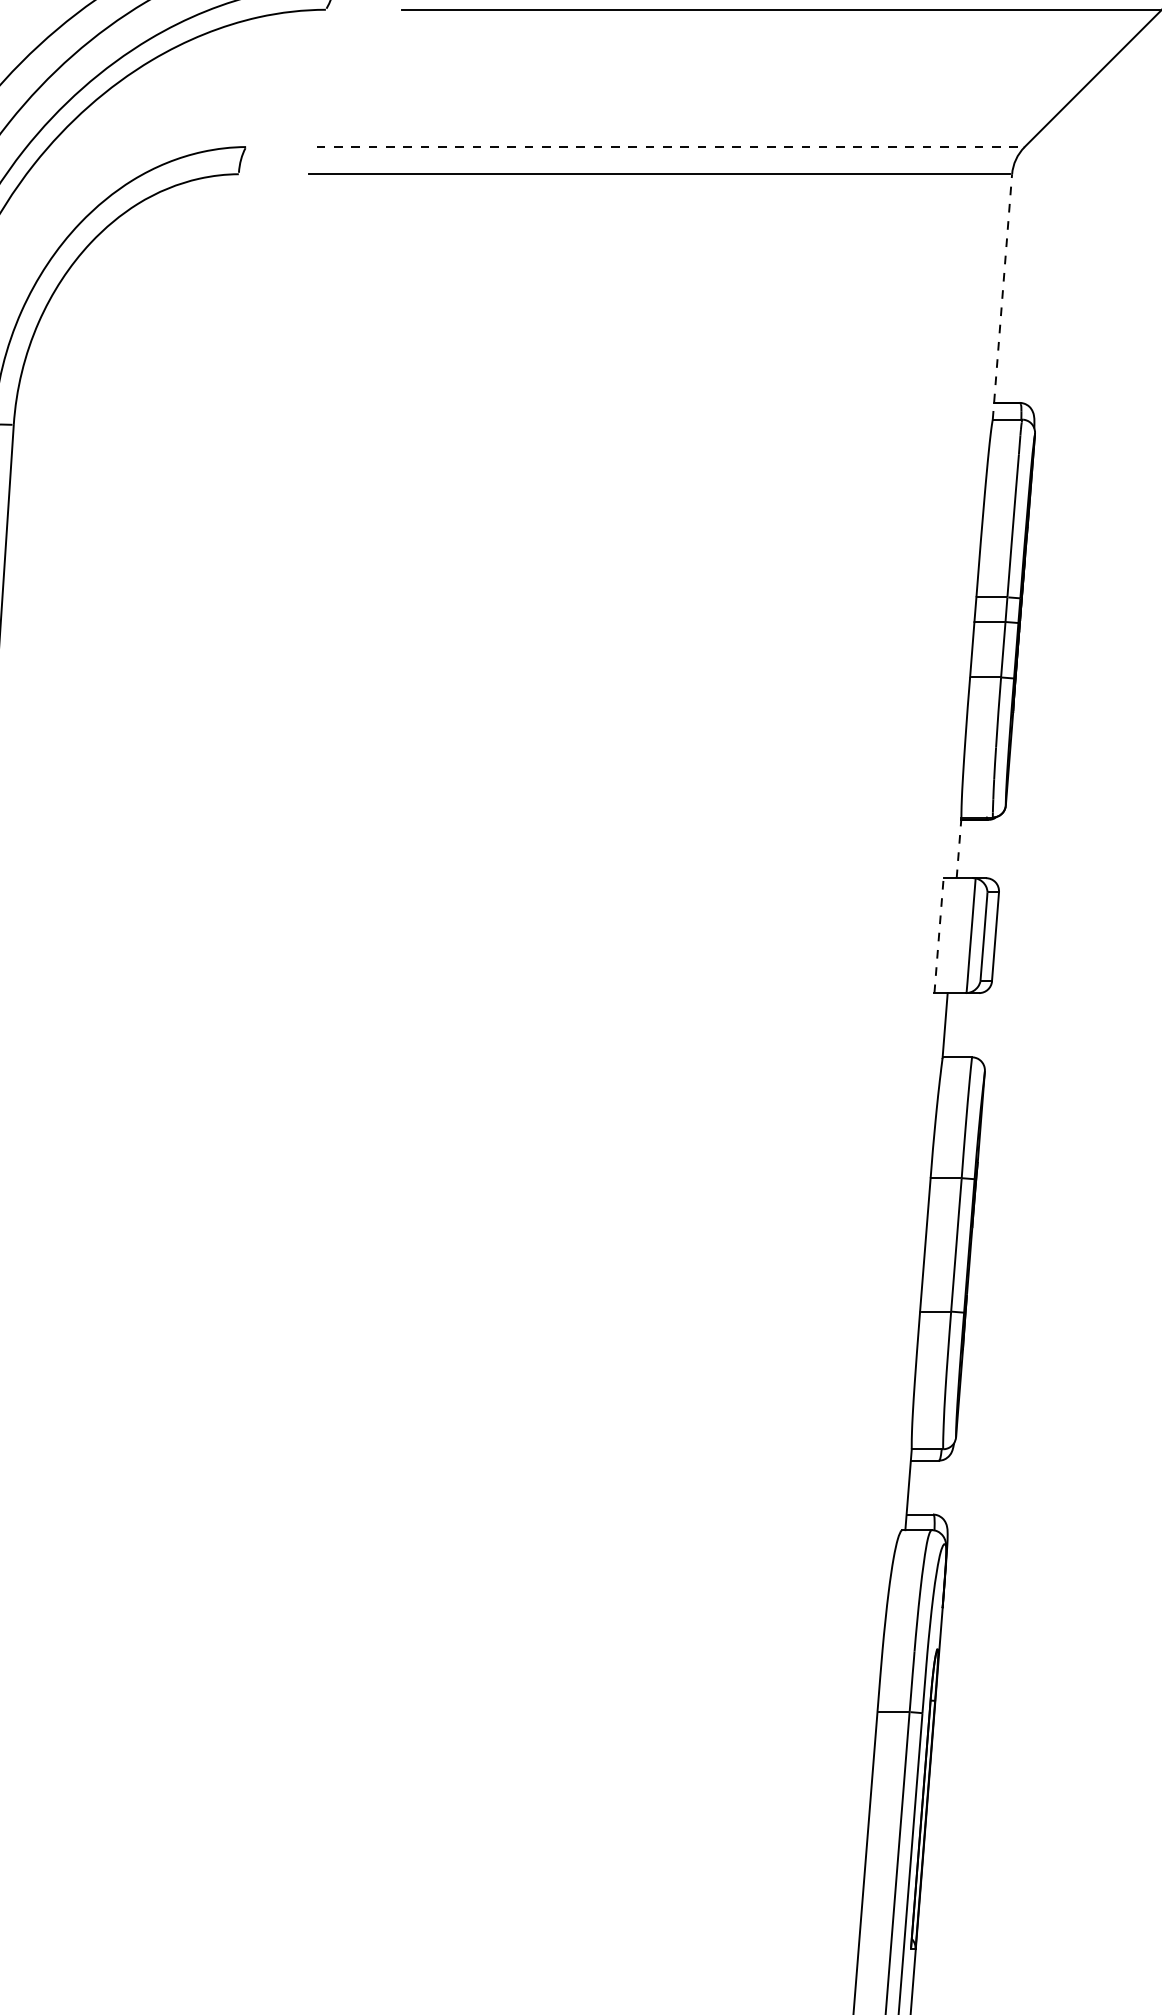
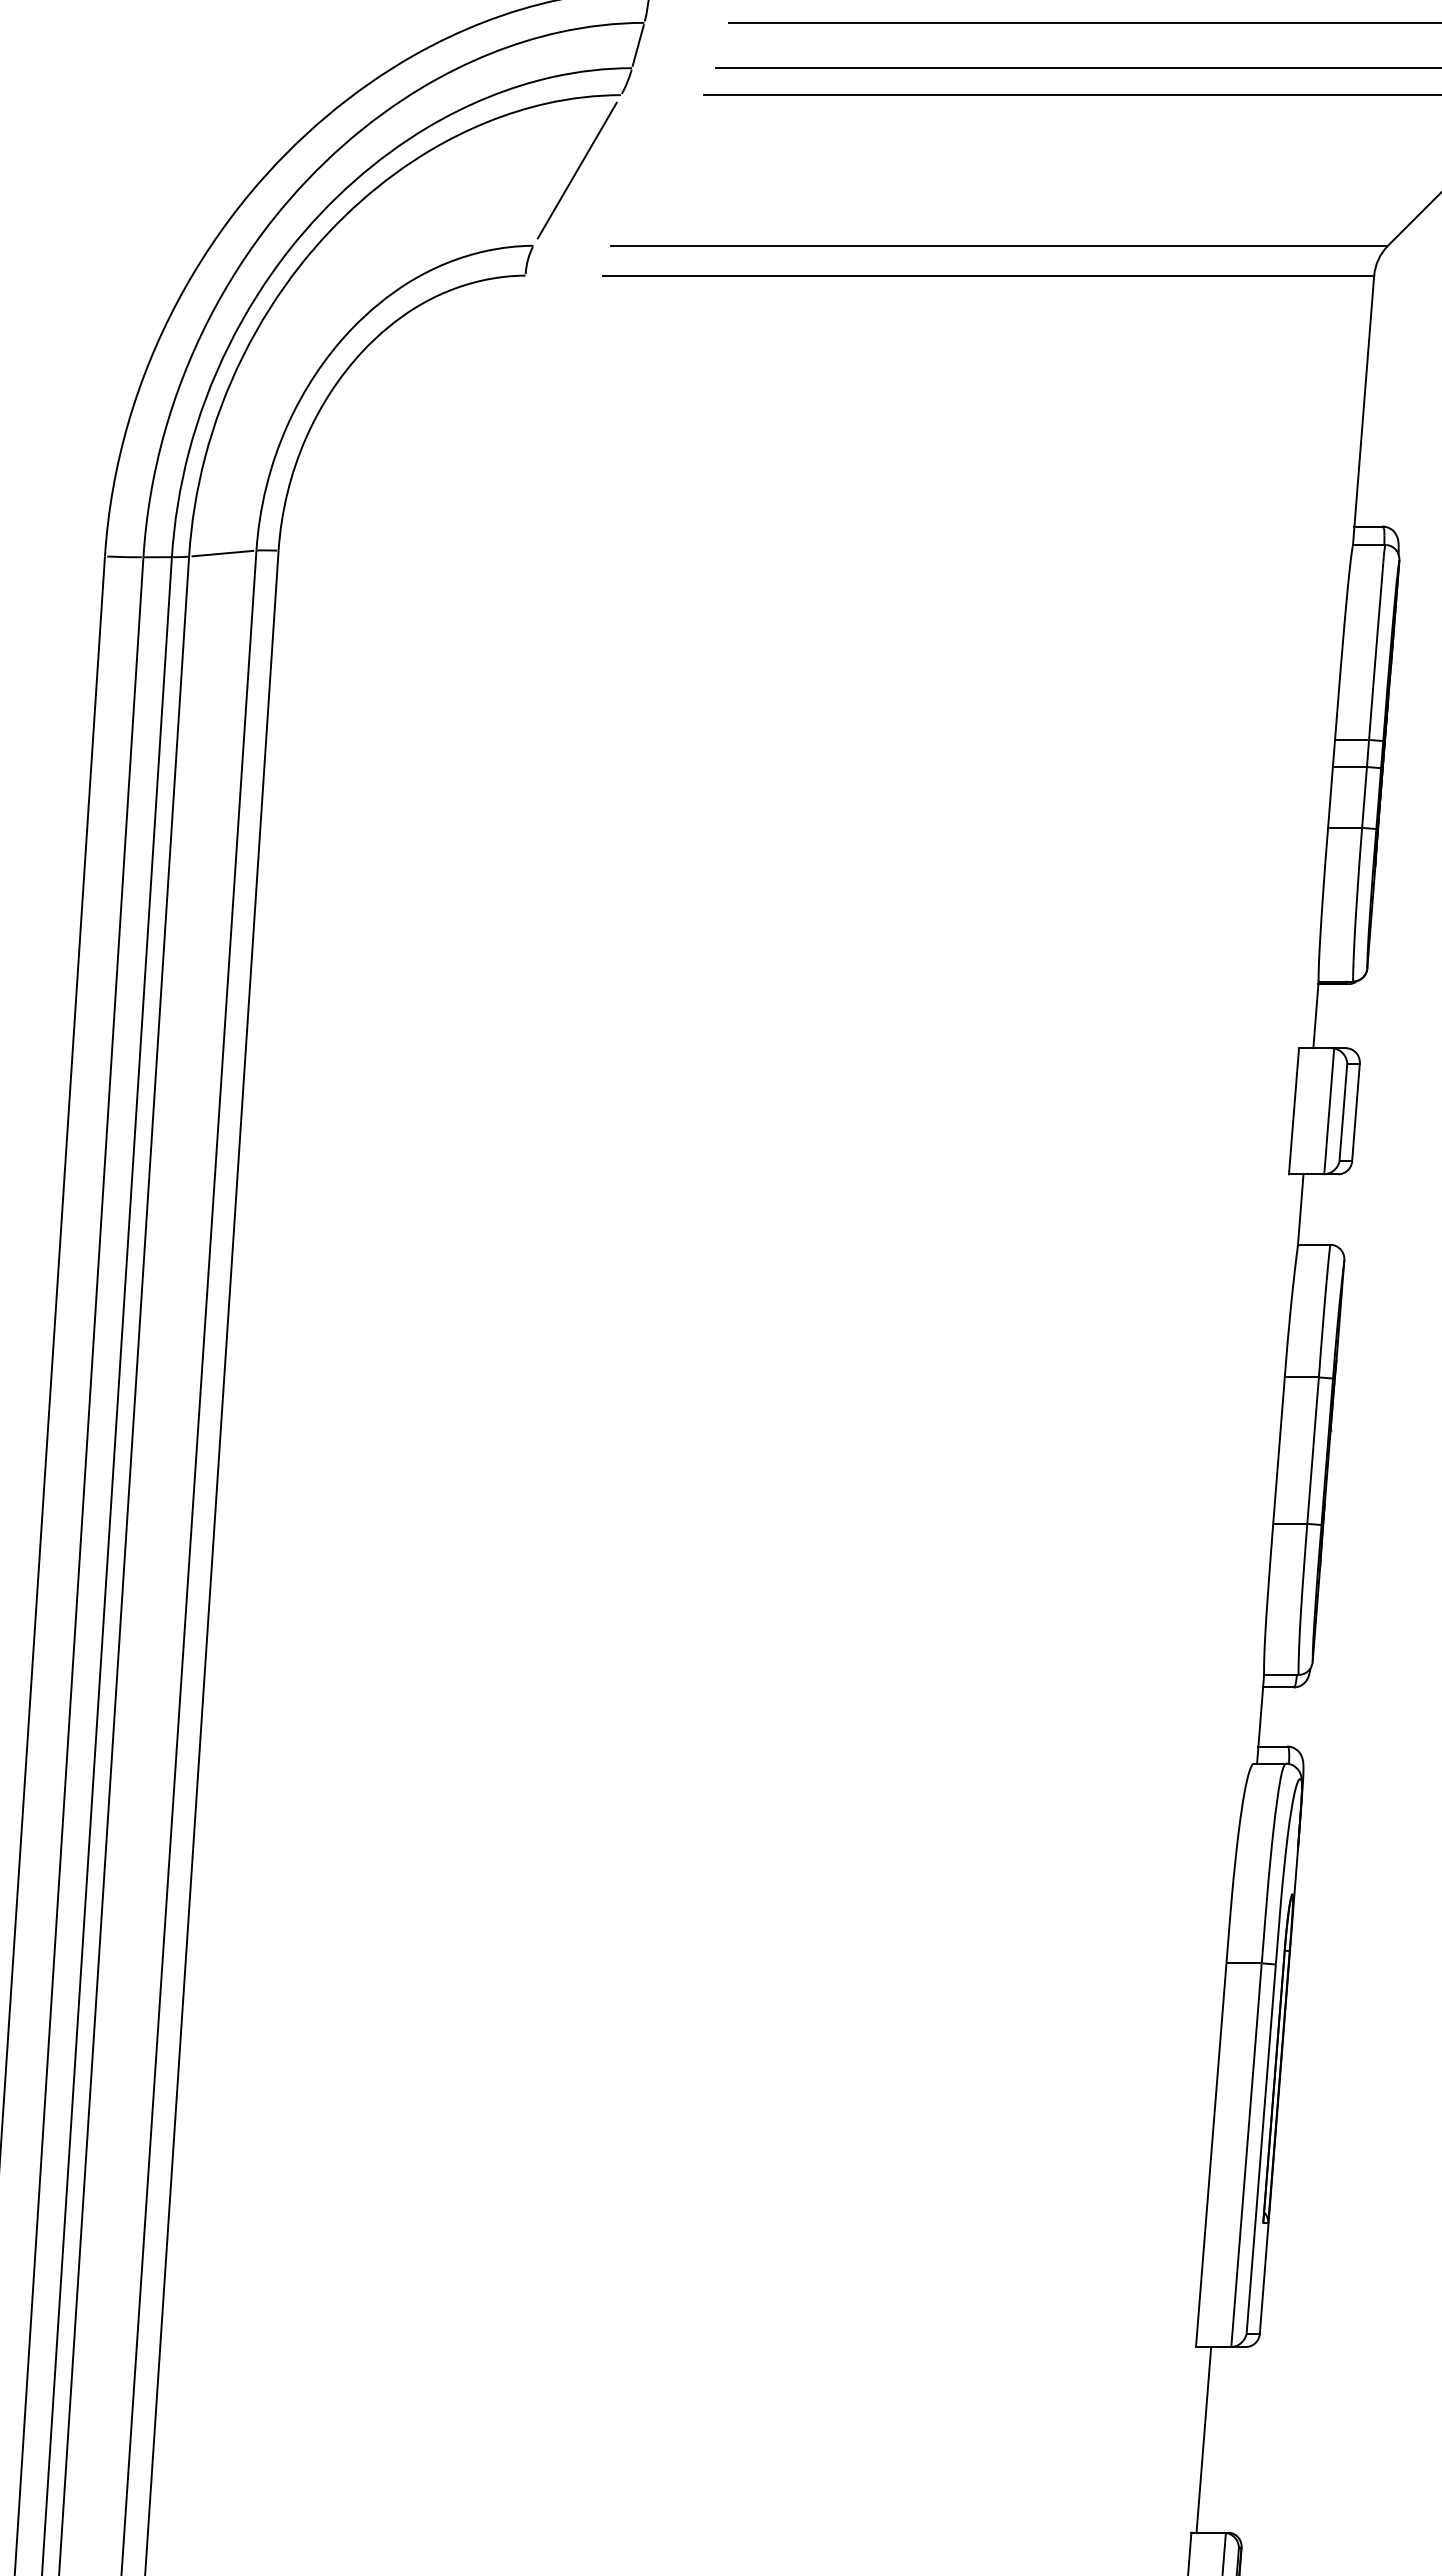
line: (285, 78) -> (576, 170), added
line: (669, 146) -> (998, 245), dashed -> solid
line: (1002, 296) -> (1363, 409), dashed -> solid
line: (959, 847) -> (1316, 1014), dashed -> solid
line: (939, 934) -> (1294, 1110), dashed -> solid

